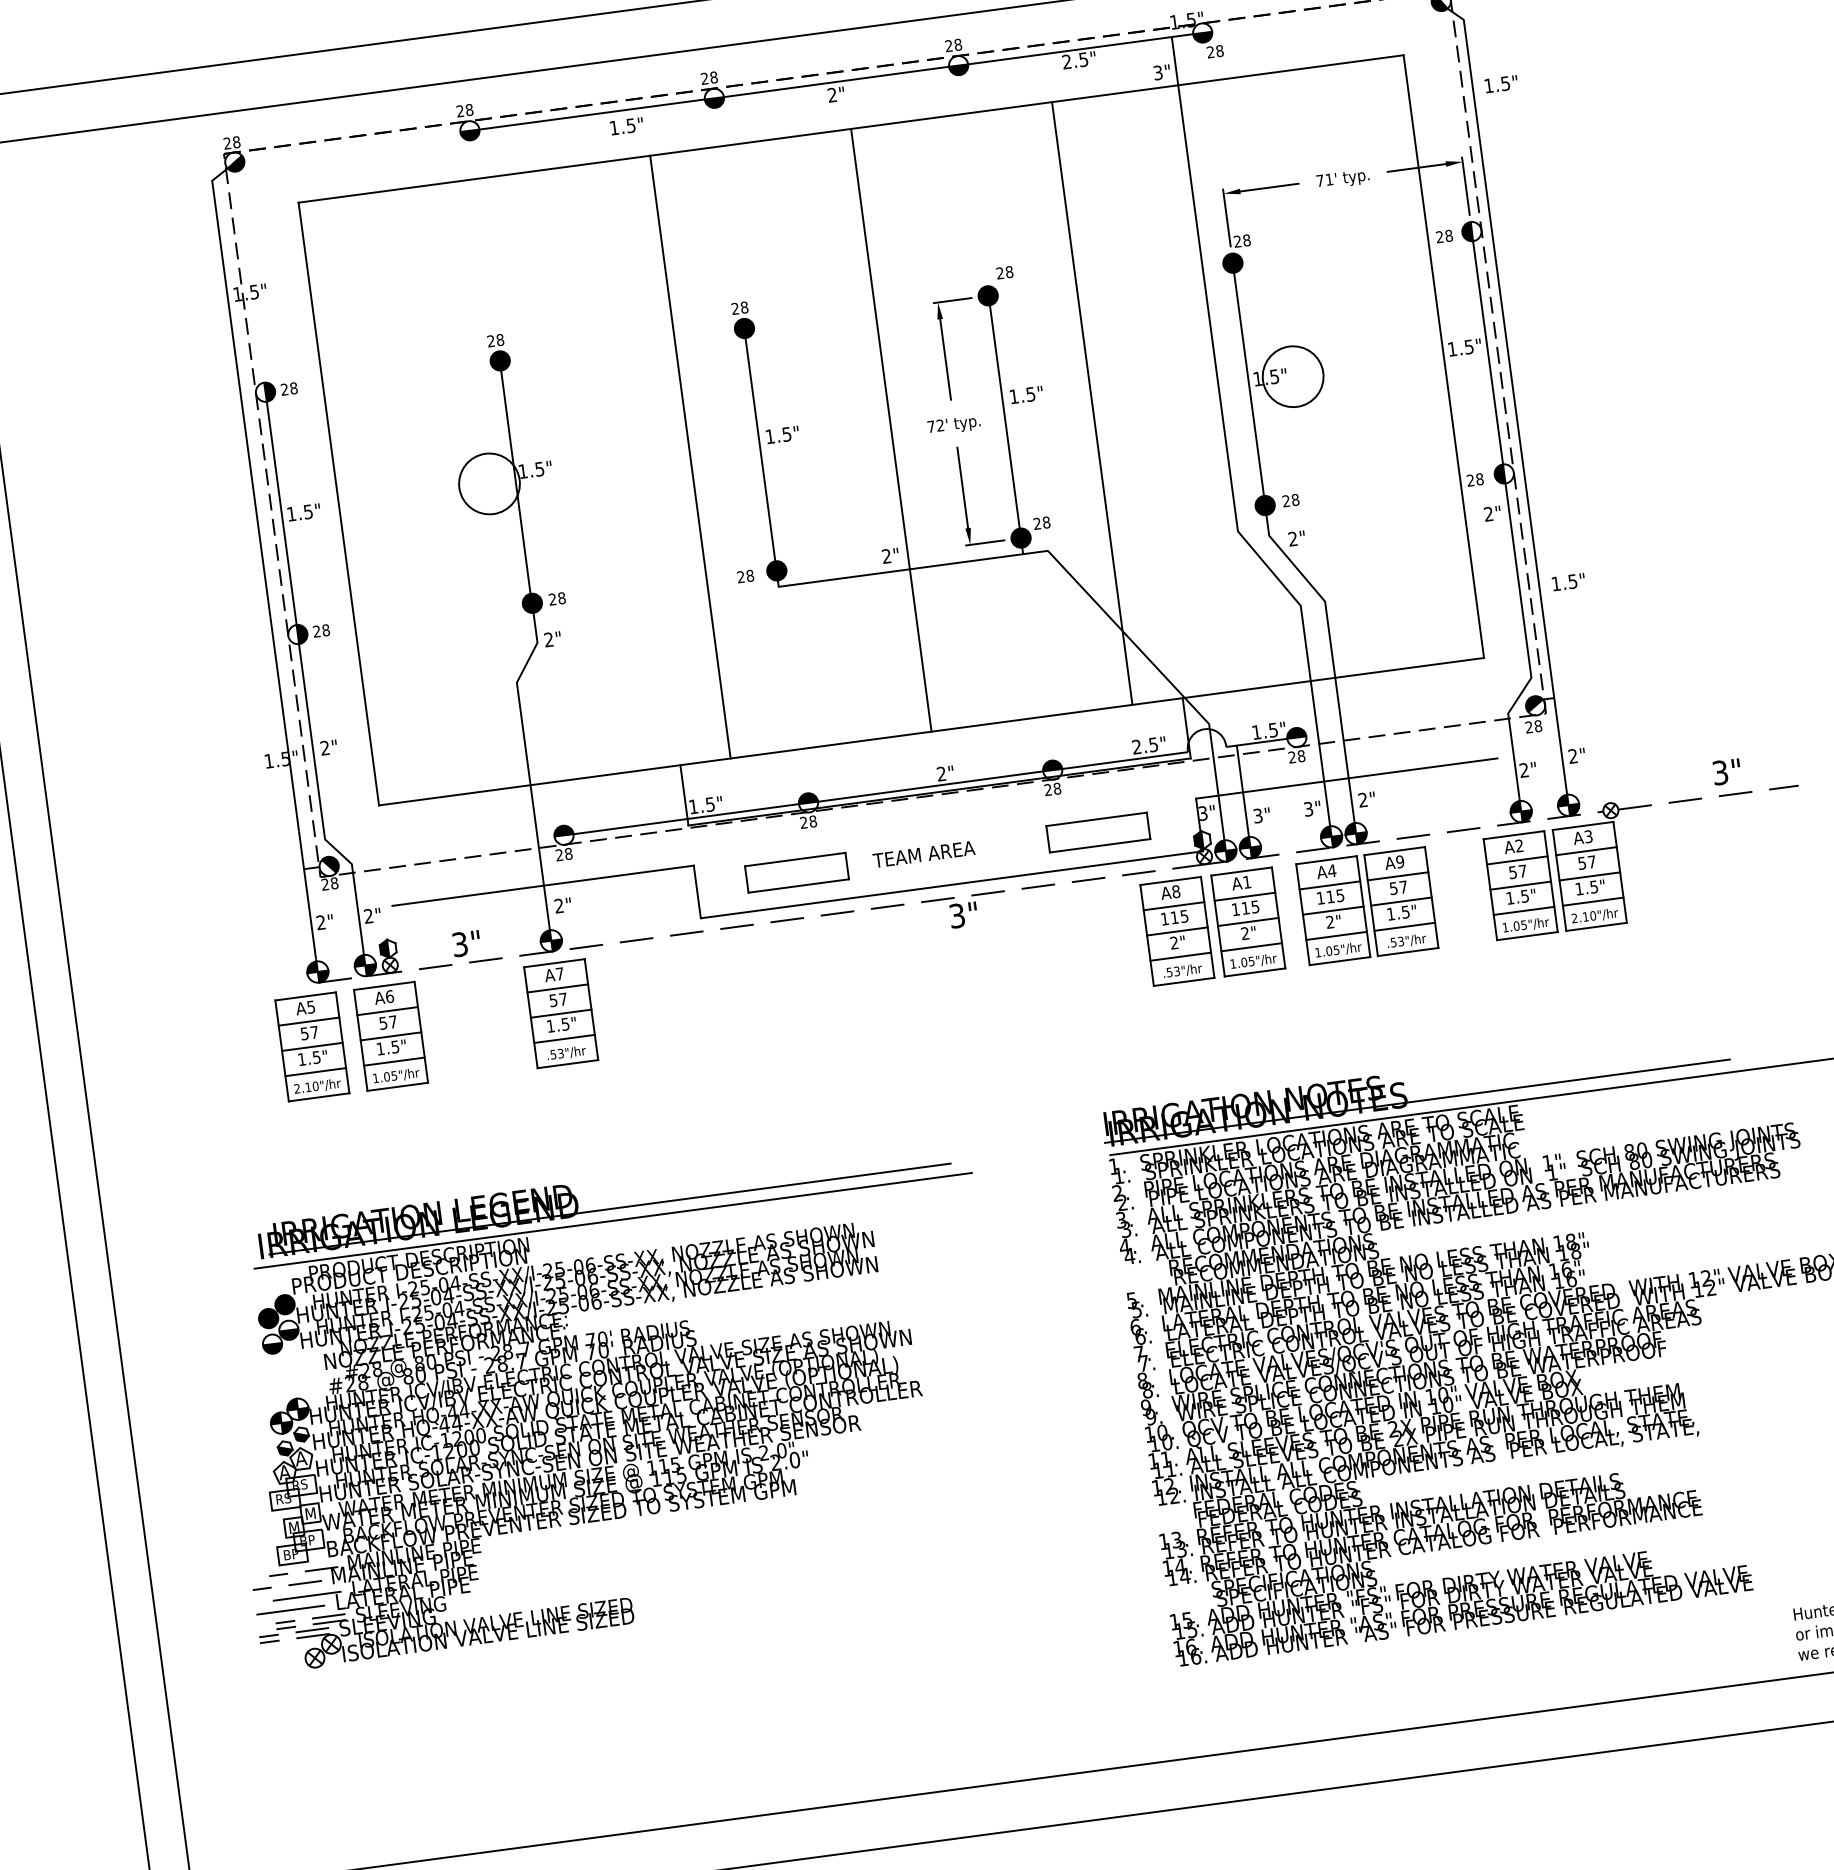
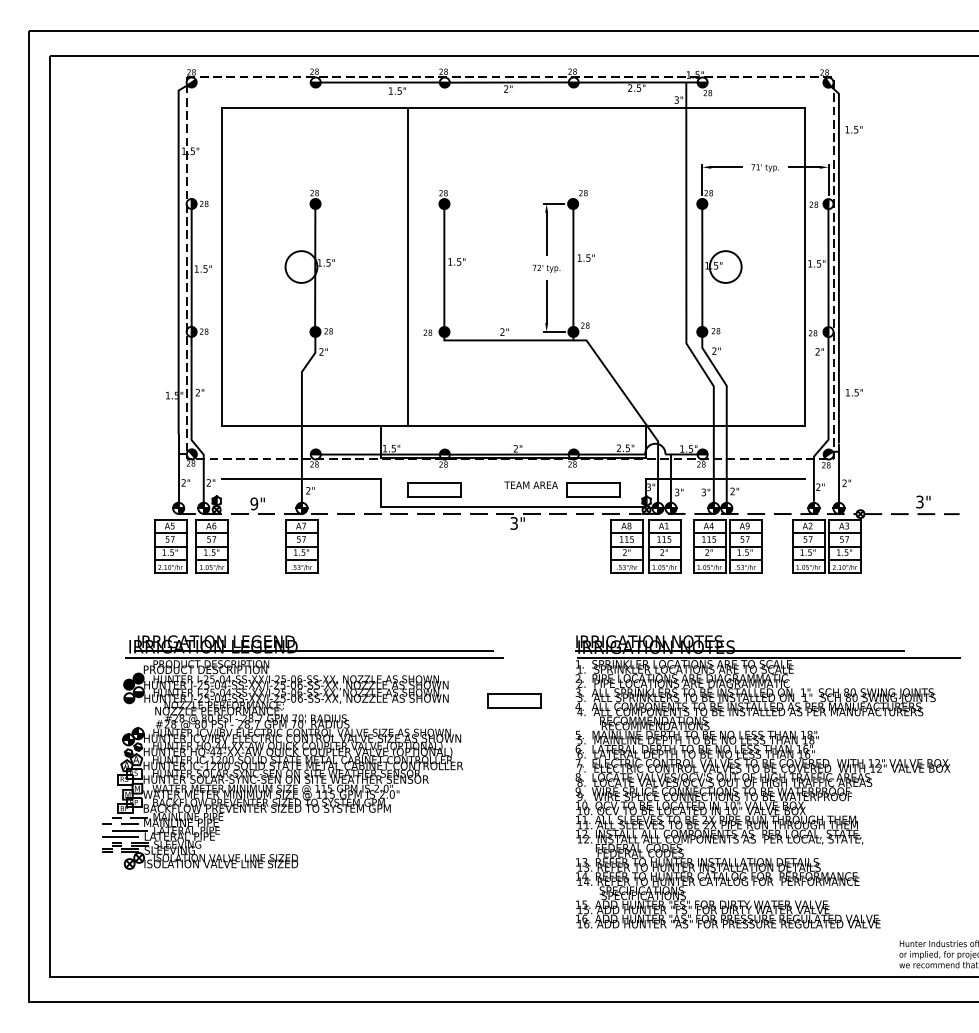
line: (1091, 402) -> (619, 266), removed
line: (890, 429) -> (513, 266), removed
text: (922, 853) -> (530, 484), moved
text: (460, 943) -> (254, 503), 3" -> 9"
part: (1002, 1251) -> (514, 700), added

